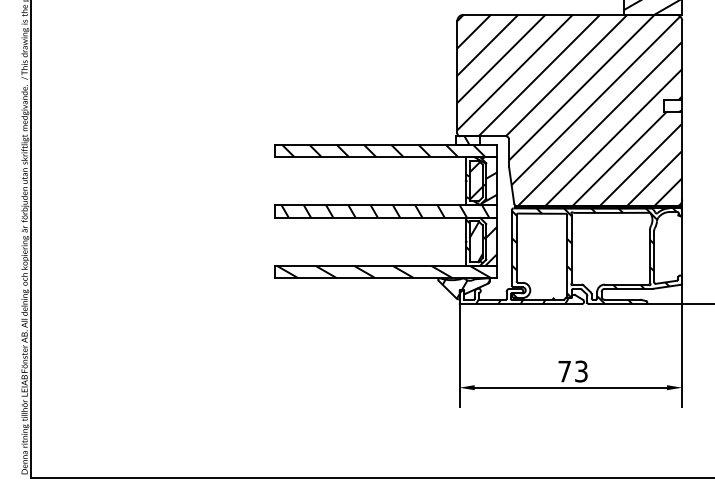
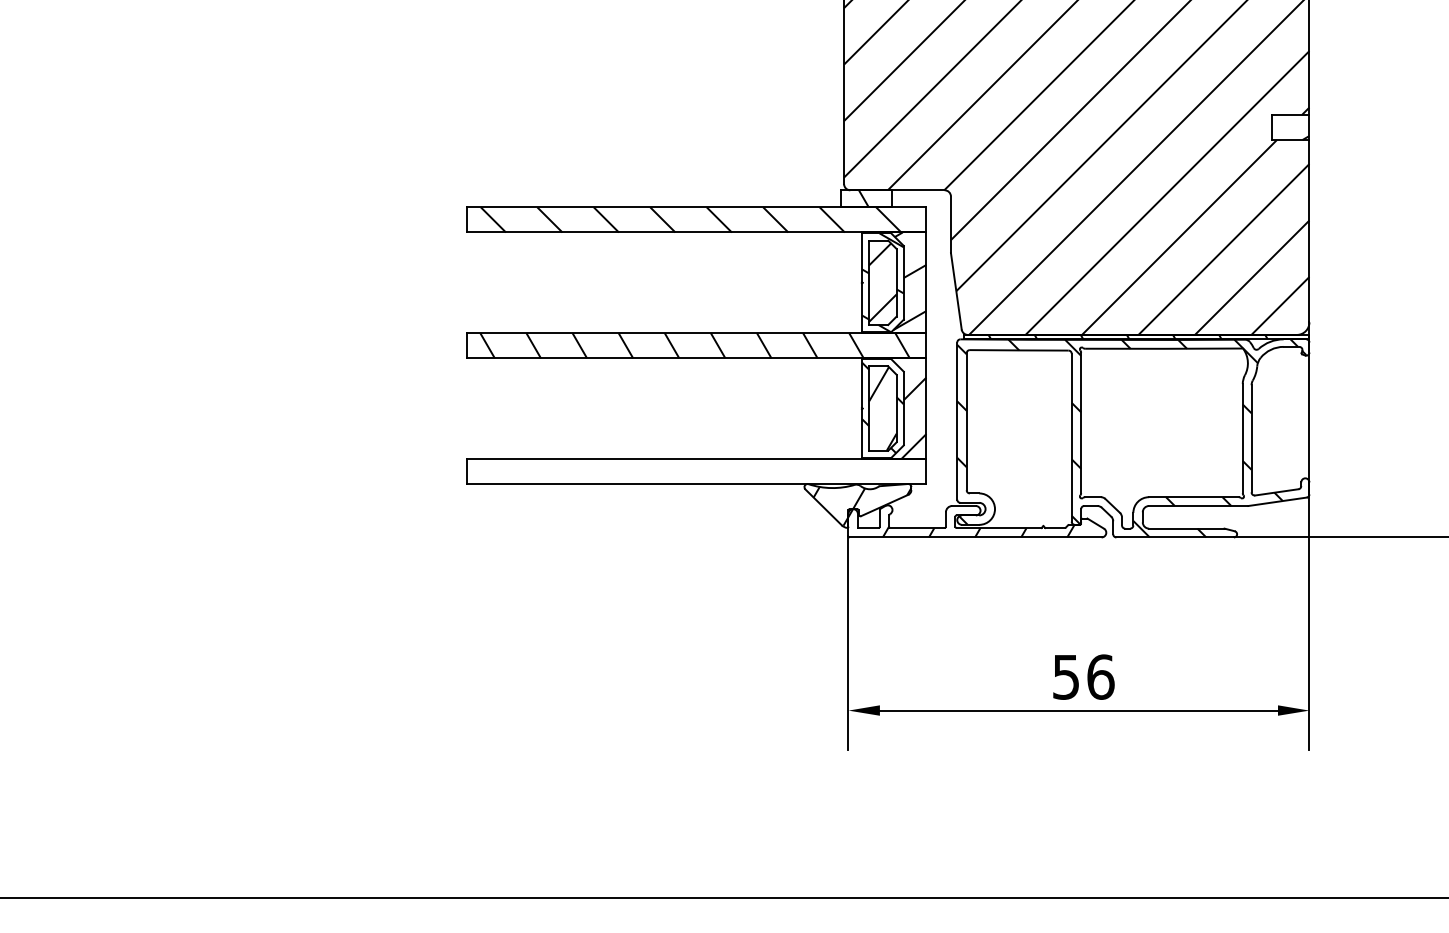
hatch: (384, 272) -> (693, 472), removed
text: (573, 371) -> (1084, 677), 73 -> 56

